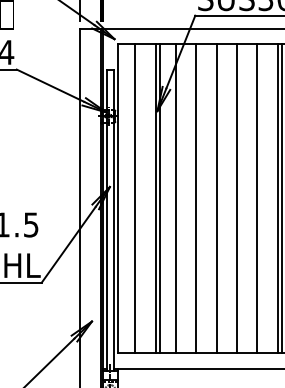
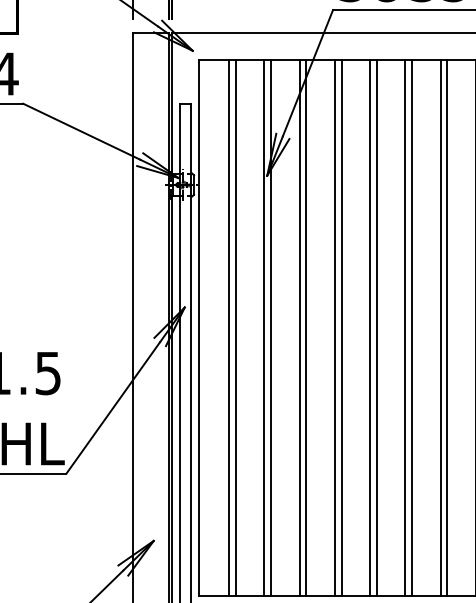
line: (139, 198) -> (236, 327), added
line: (179, 198) -> (305, 327), added
line: (200, 198) -> (342, 327), added
line: (220, 198) -> (376, 327), added
line: (240, 198) -> (411, 327), added
line: (261, 198) -> (447, 327), added

